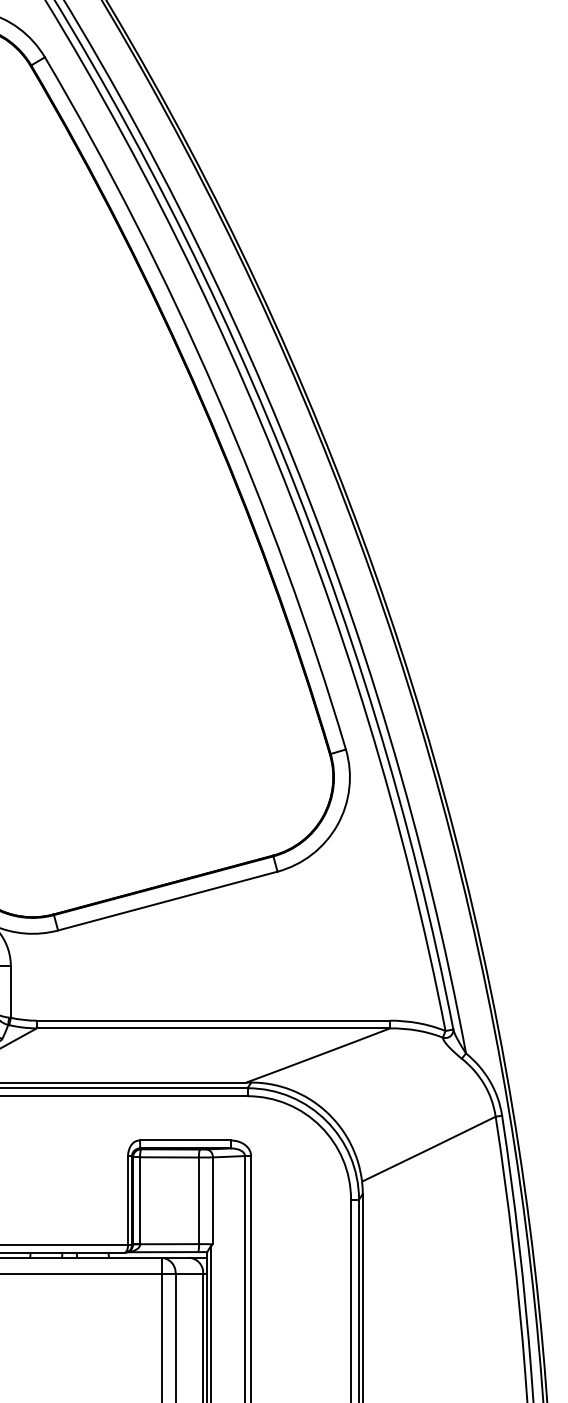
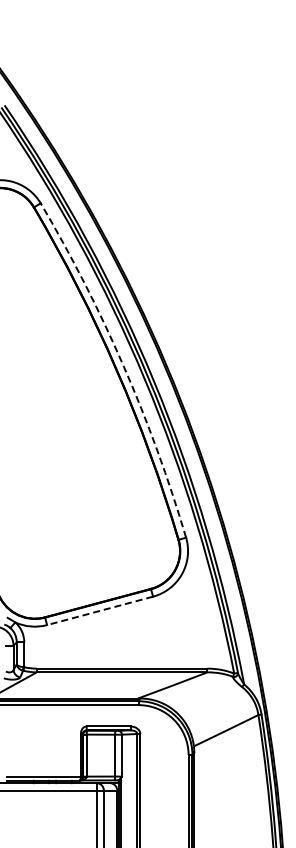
arc: (216, 395) -> (123, 366), solid -> dashed
line: (168, 900) -> (100, 610), solid -> dashed

